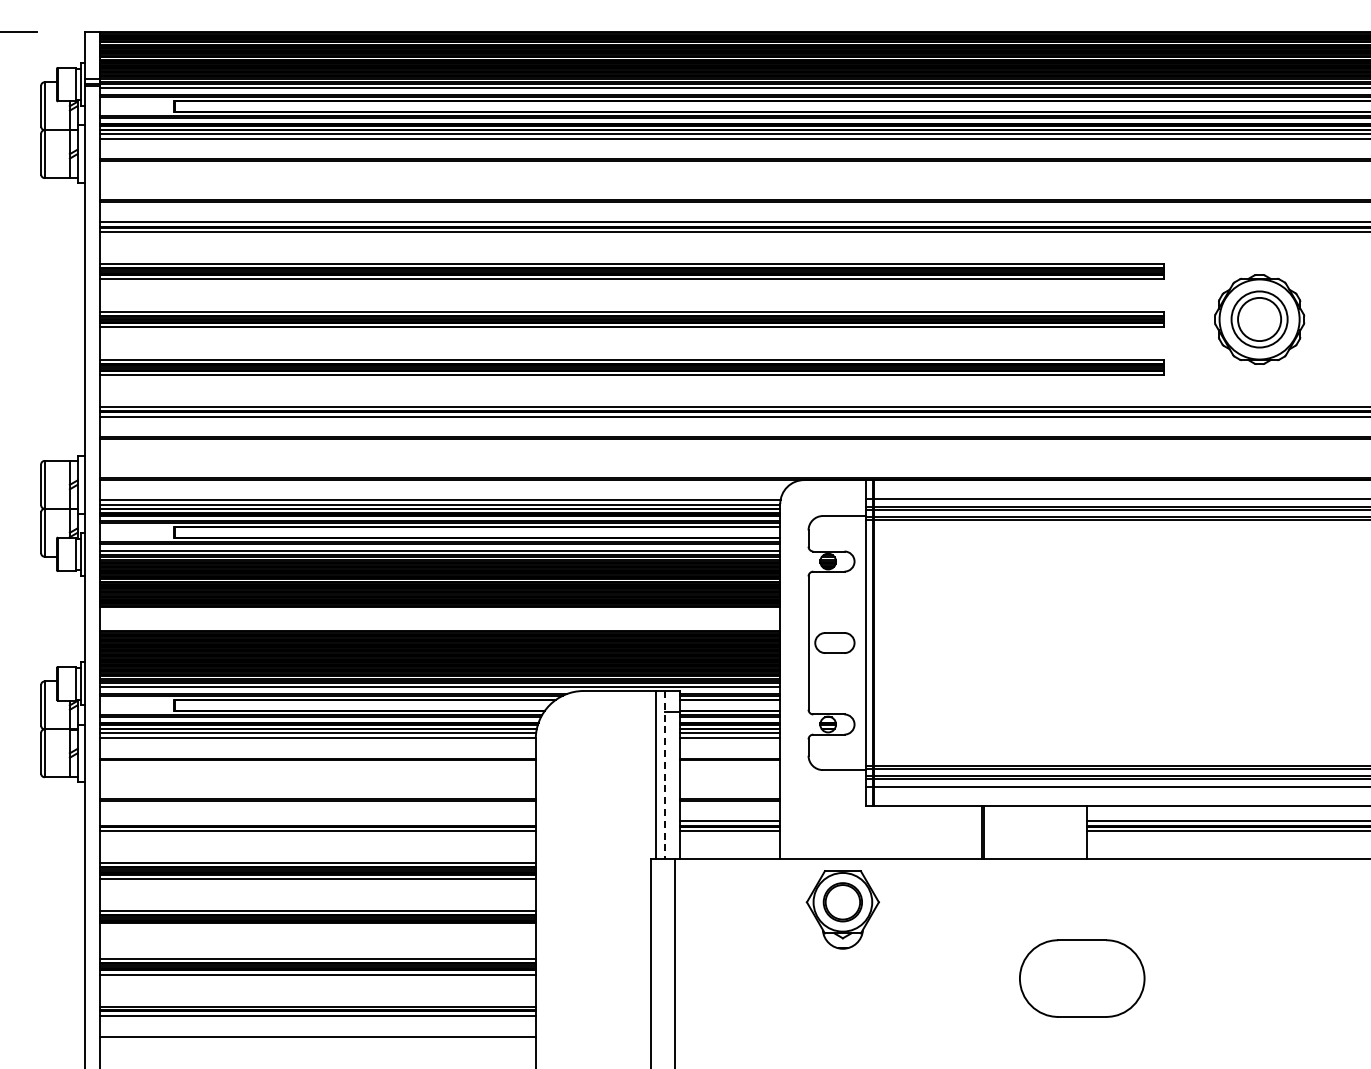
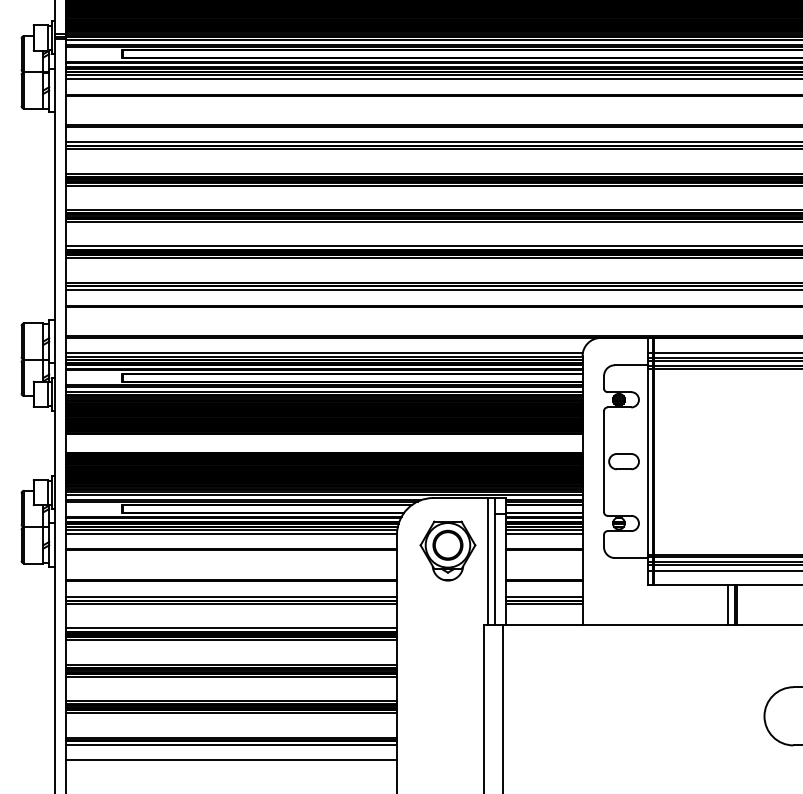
line: (665, 774) -> (495, 561), dashed -> solid
line: (317, 821) -> (231, 597), added
line: (972, 832) -> (728, 605), added
part: (842, 909) -> (447, 550), moved
line: (317, 926) -> (231, 676), added

